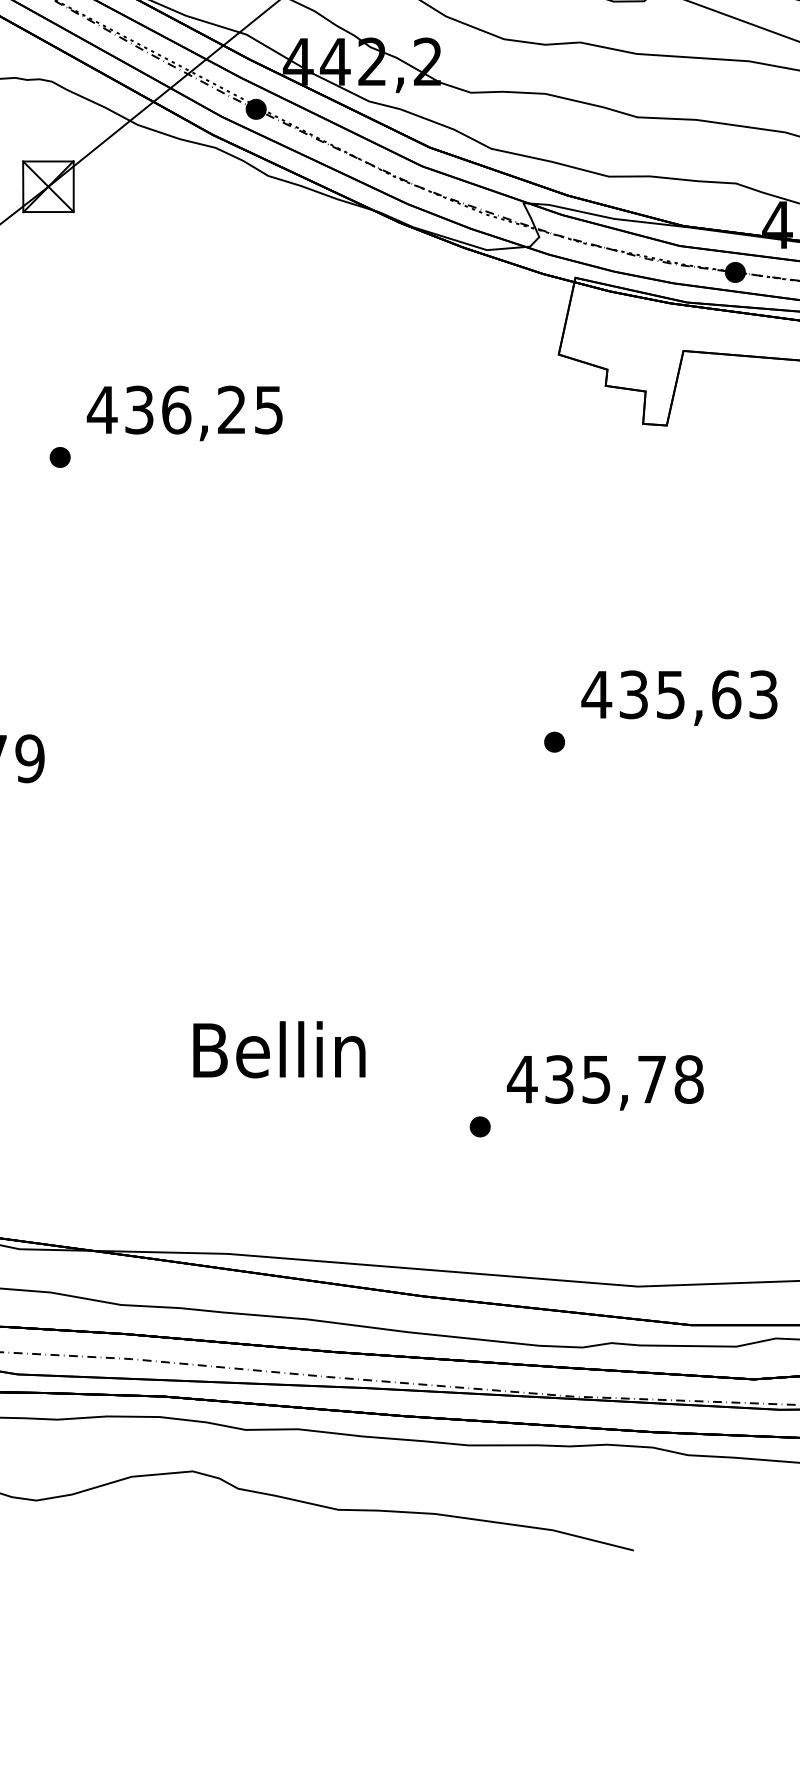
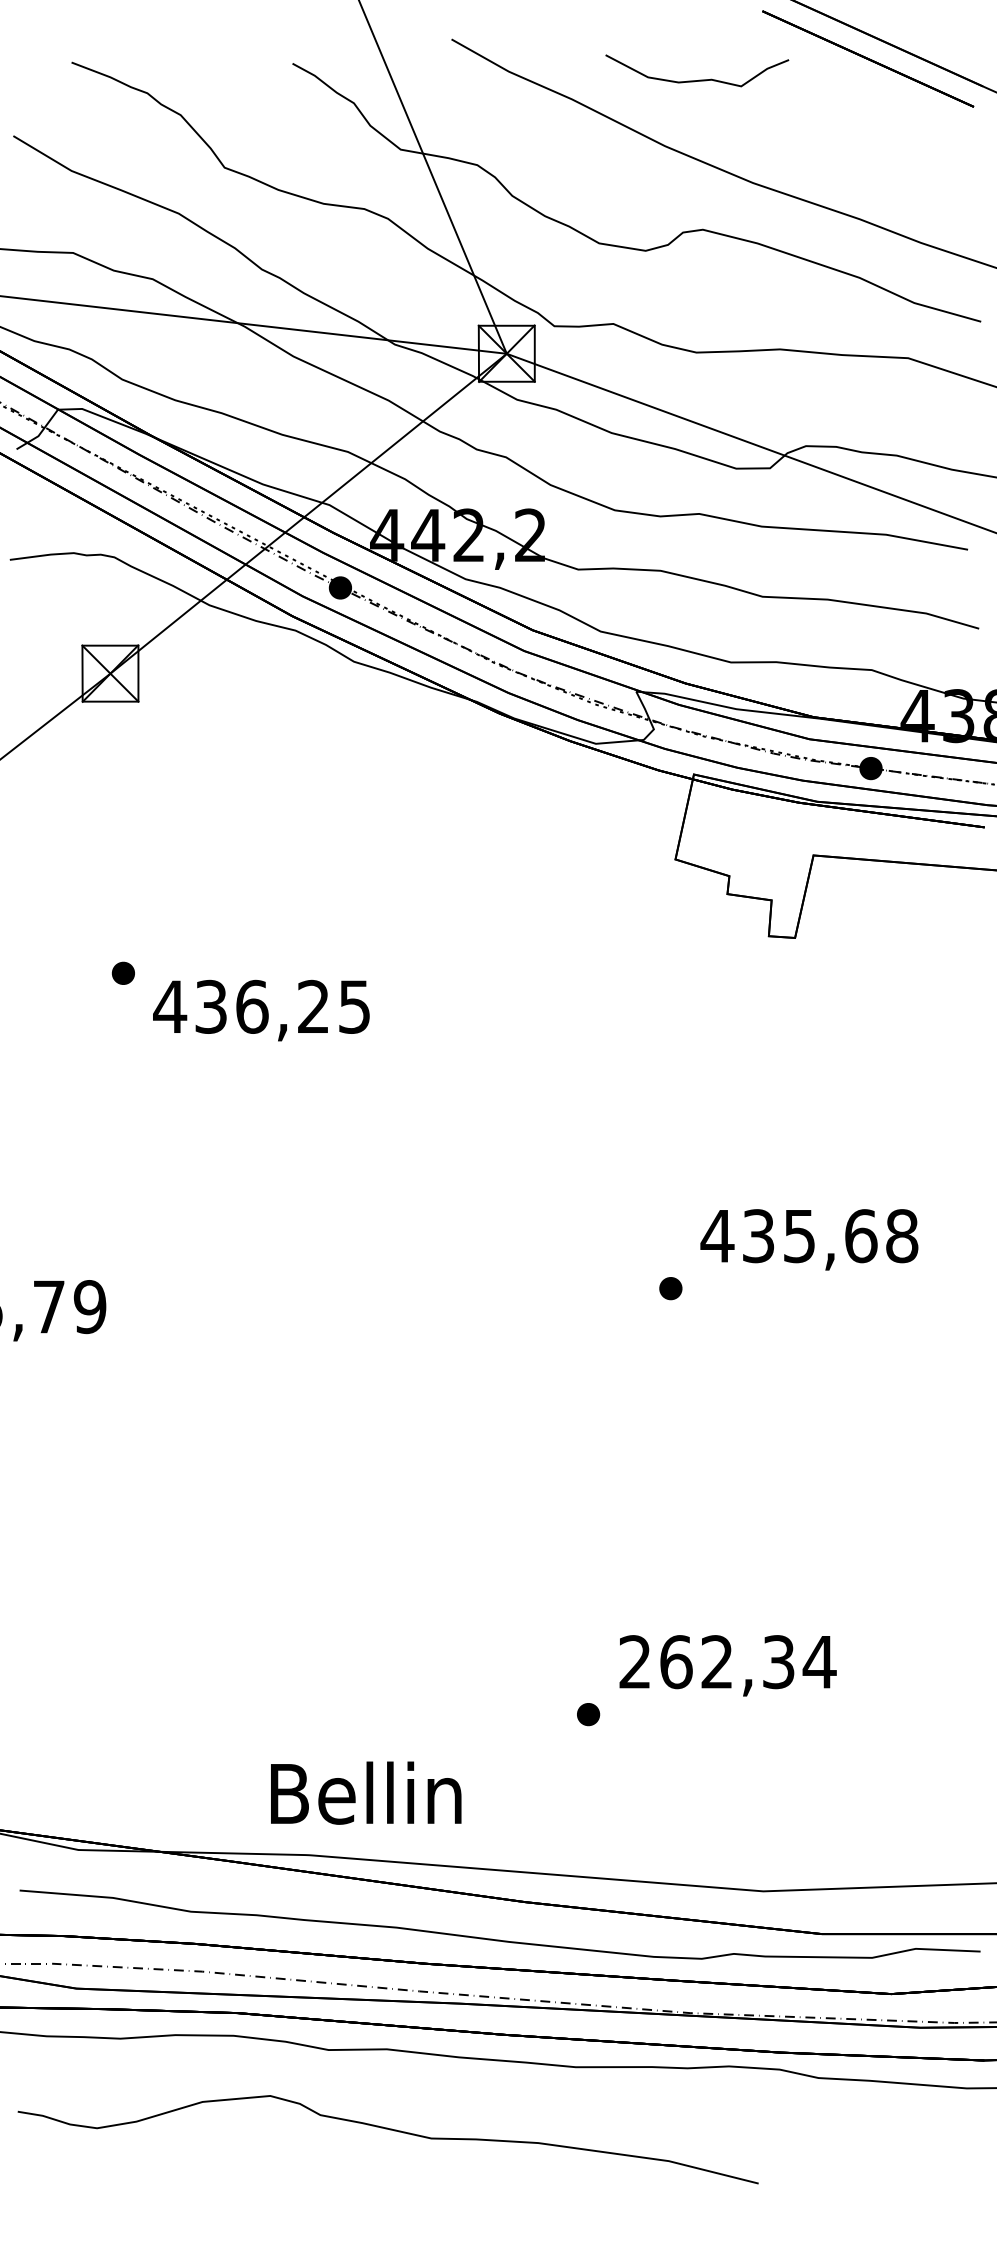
text: (184, 413) -> (261, 1010), moved
text: (763, 695) -> (902, 1236), 435,63 -> 435,68
text: (279, 1049) -> (366, 1792), moved
text: (605, 1079) -> (727, 1662), 435,78 -> 262,34

